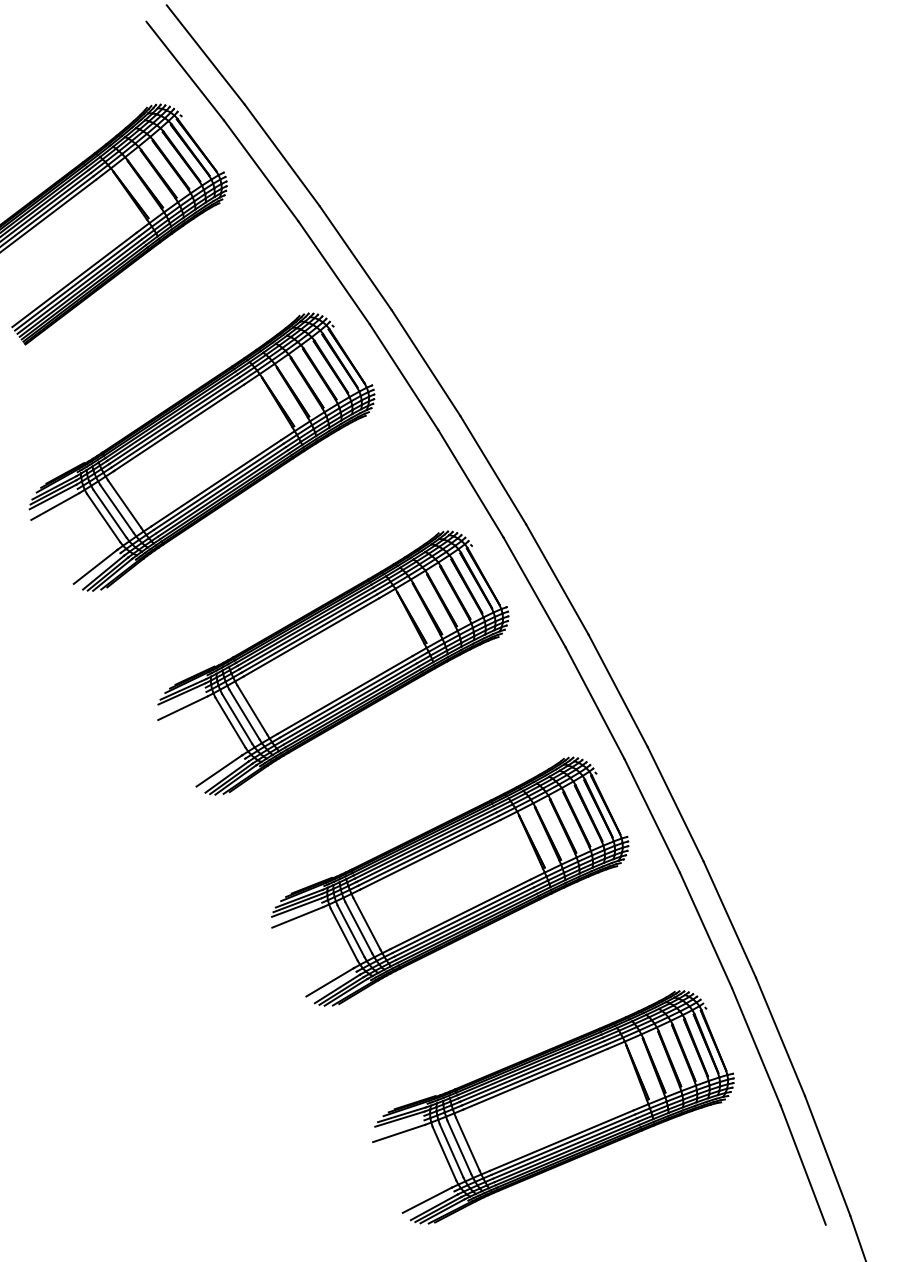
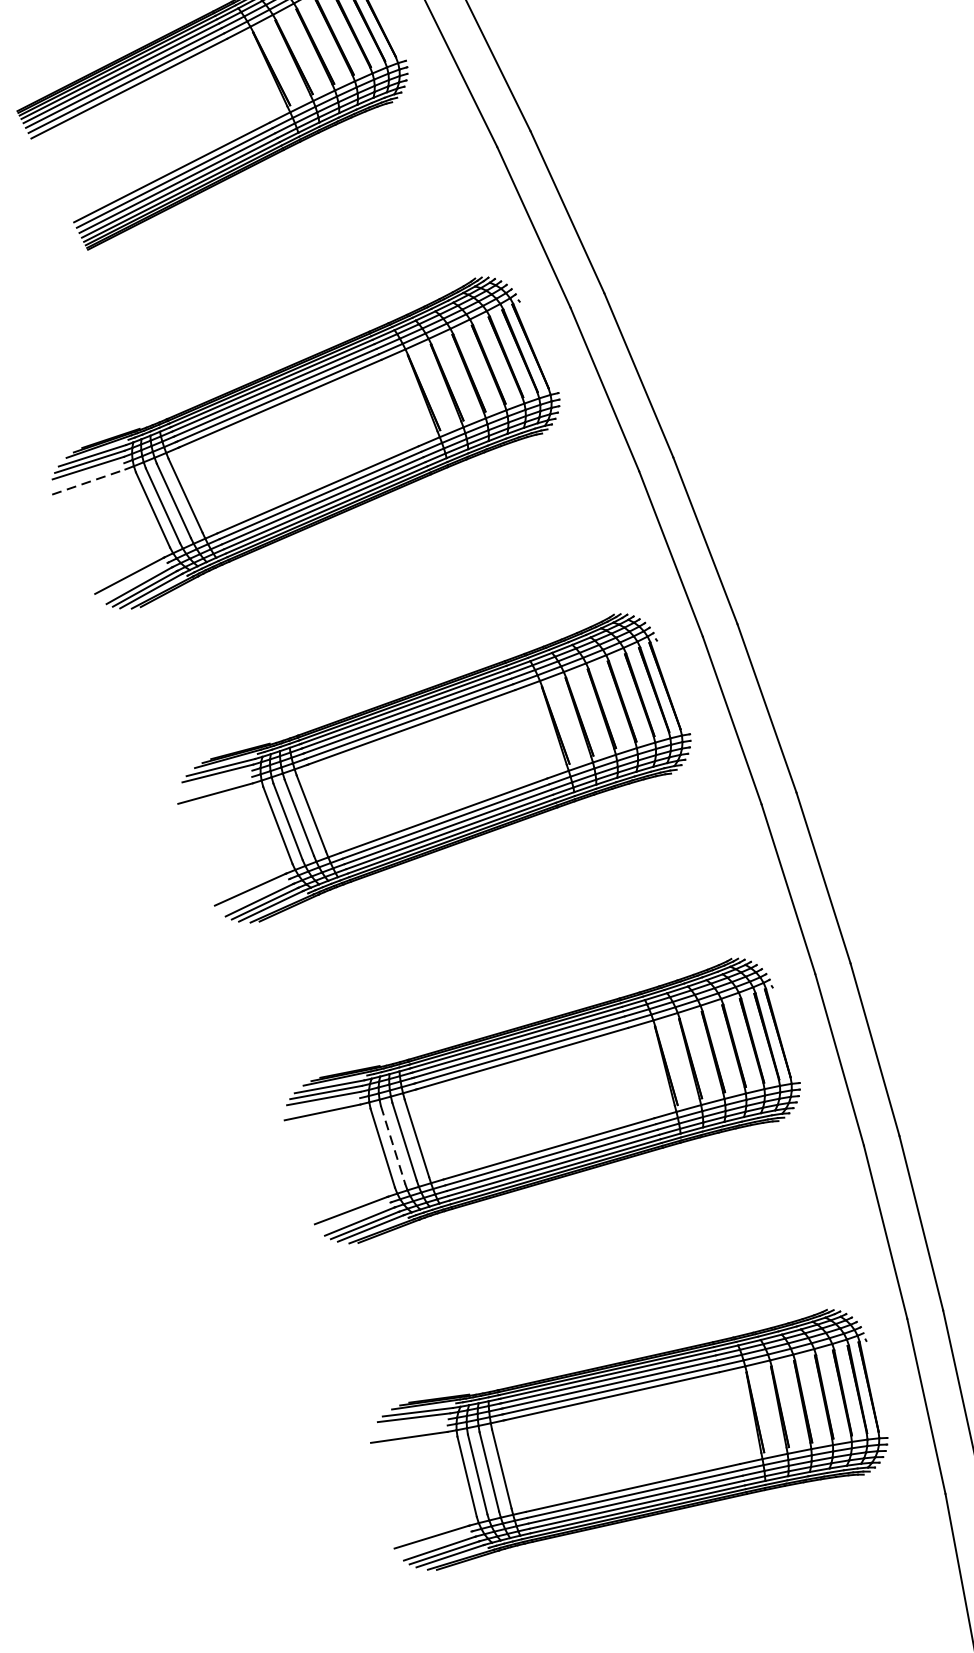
line: (55, 506) -> (89, 481), solid -> dashed
line: (351, 931) -> (393, 1145), solid -> dashed

